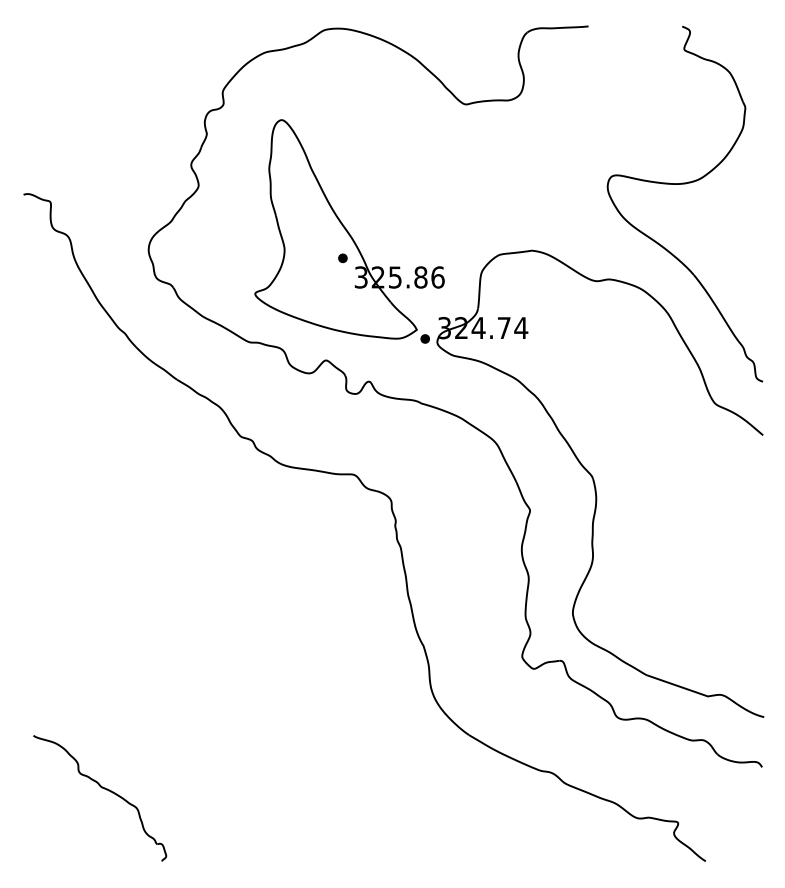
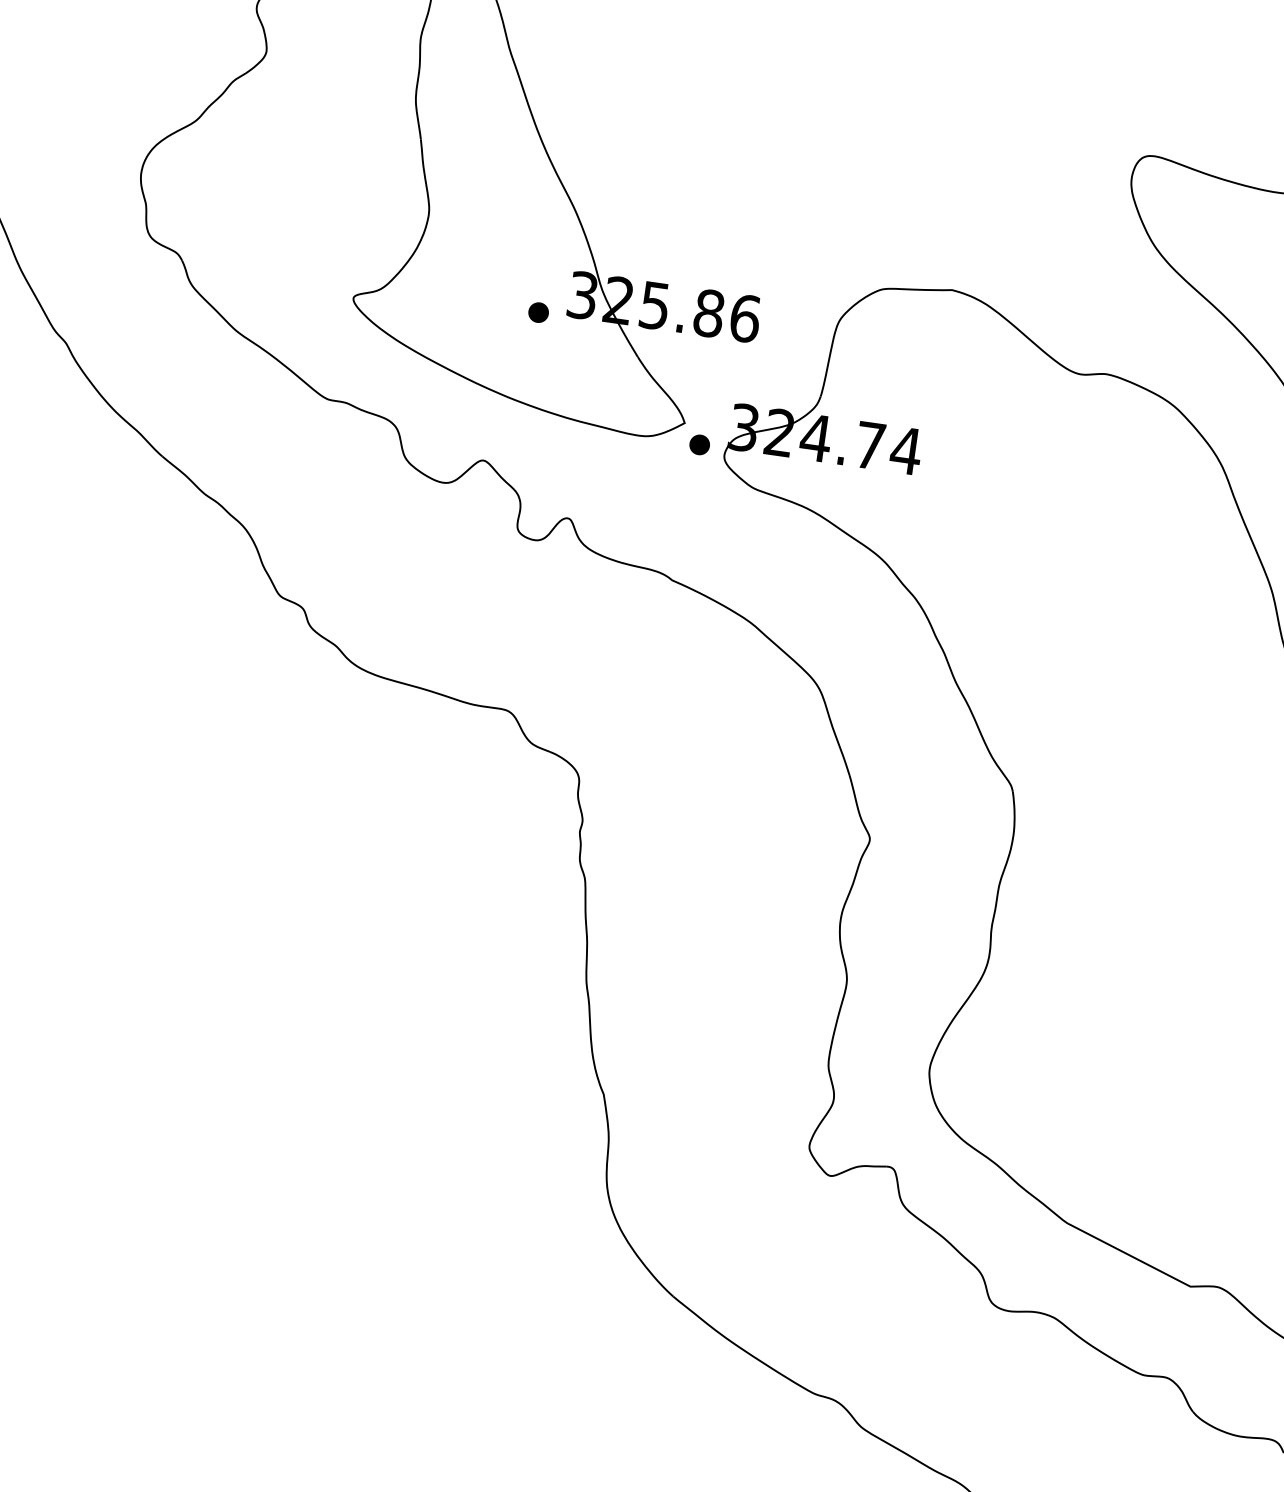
part: (342, 258) -> (537, 312), moved

